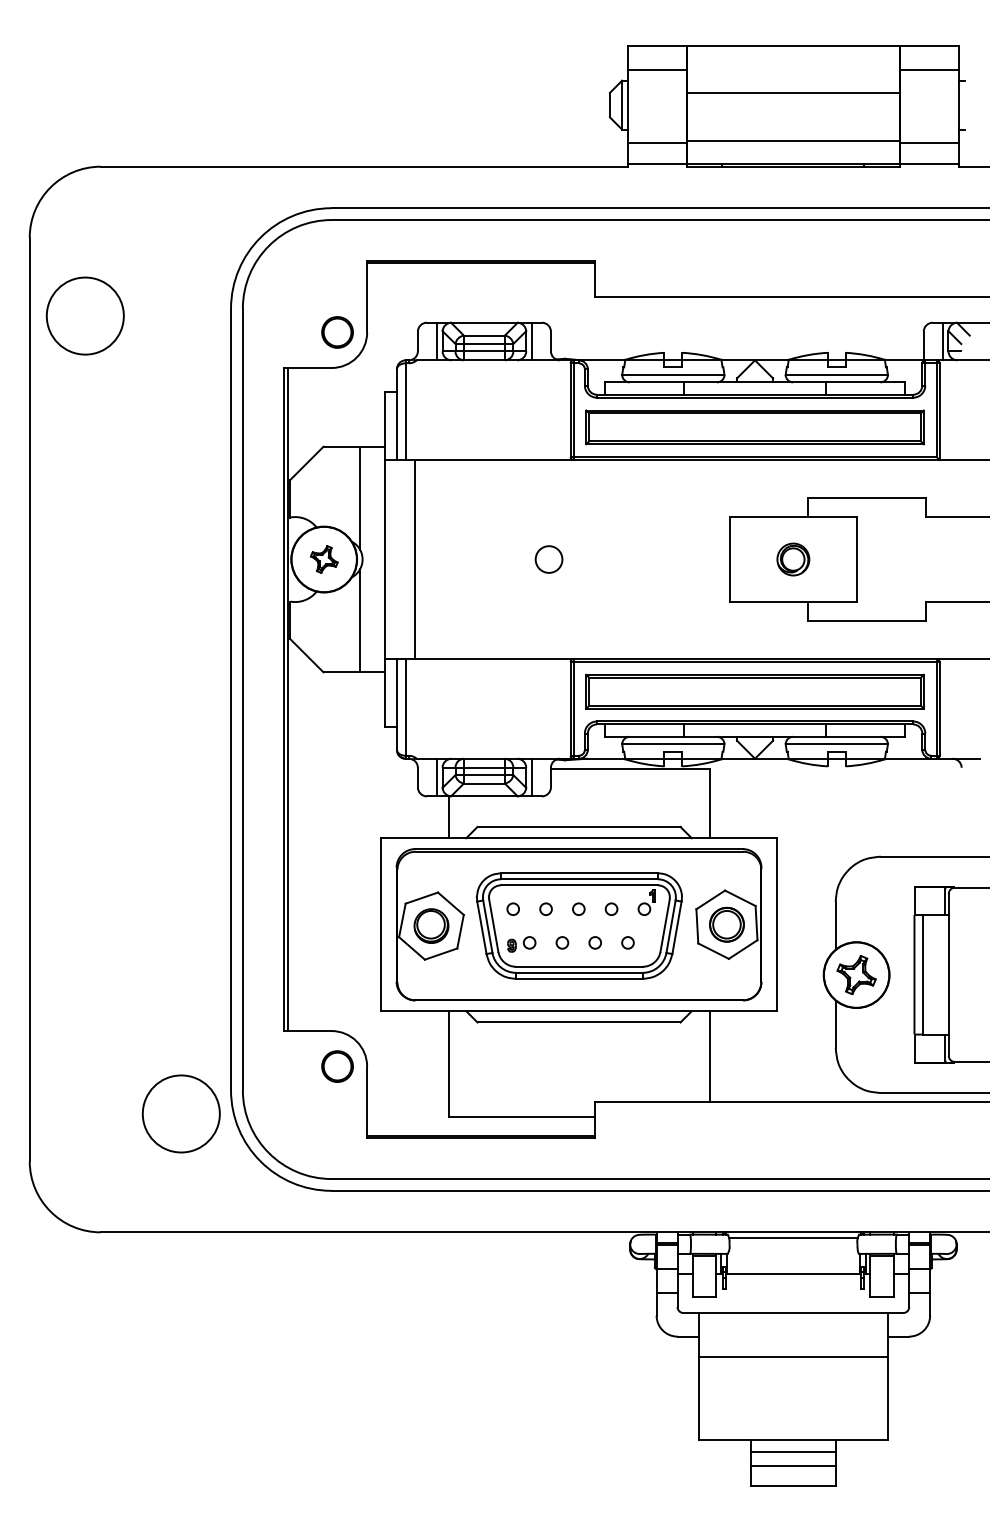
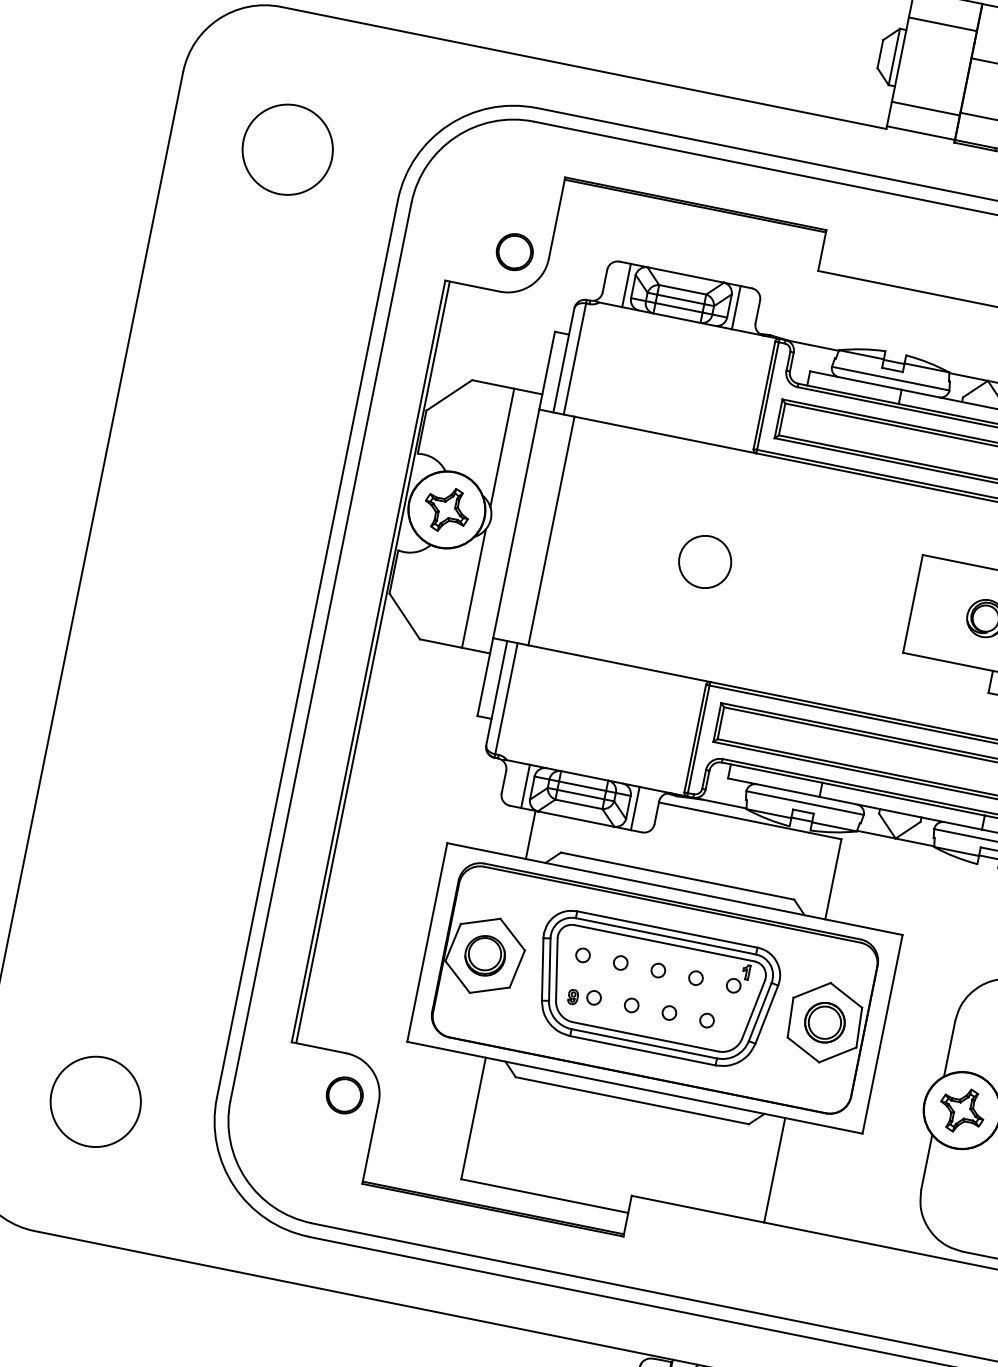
circle: (84, 315) -> (286, 148), moved
part: (324, 559) -> (447, 509), size x1.43
circle: (548, 559) -> (704, 561), size x1.67
circle: (180, 1113) -> (94, 1101), moved

